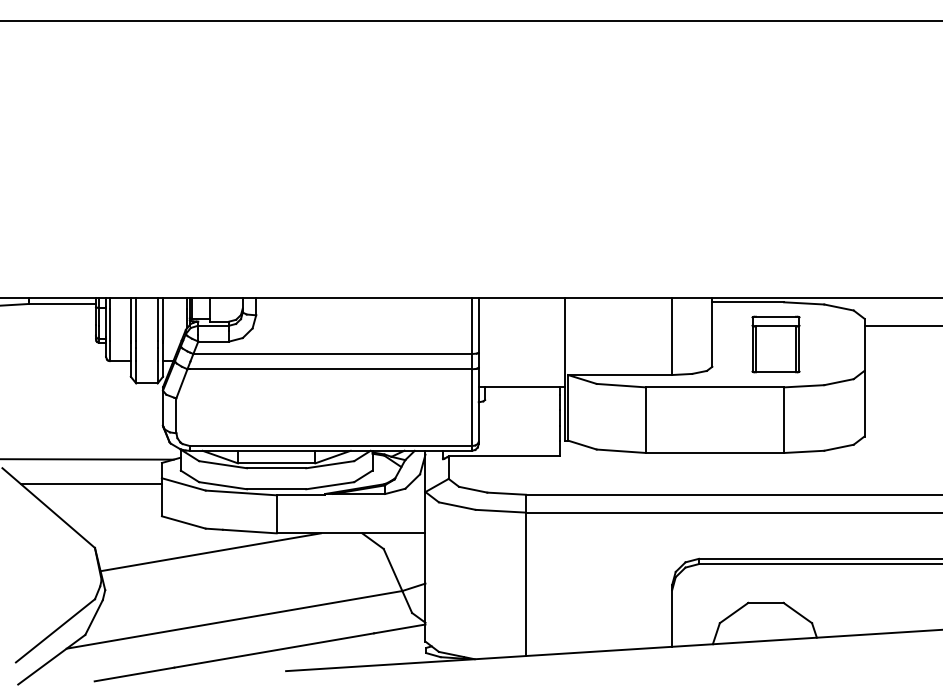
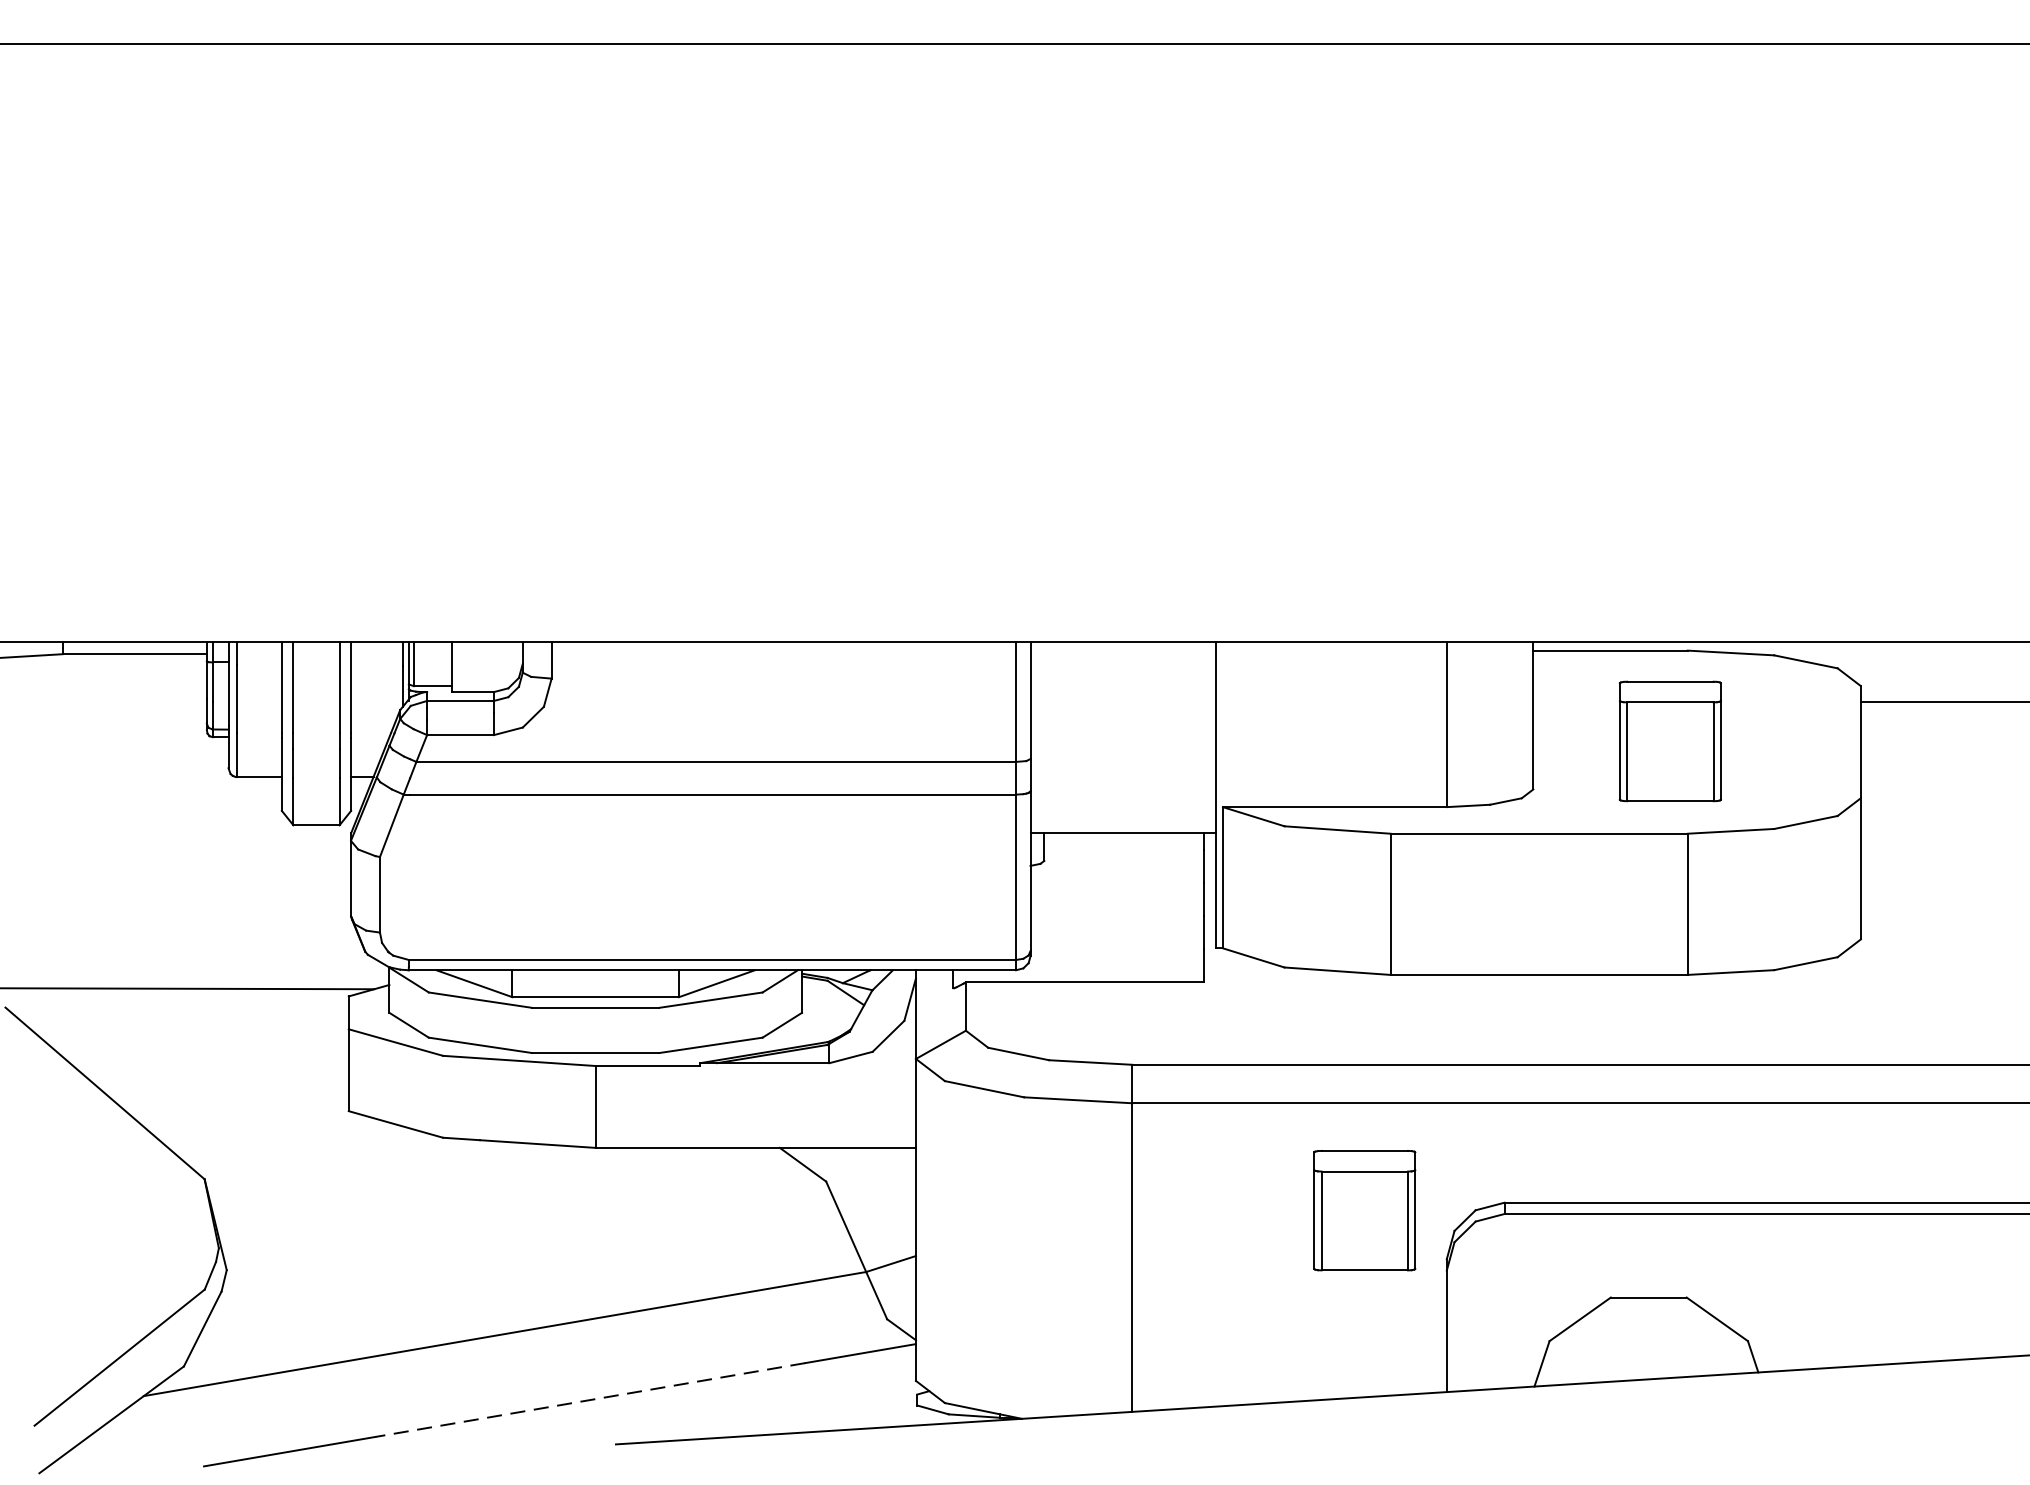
line: (90, 483) -> (195, 1040), removed
line: (210, 552) -> (453, 1189), removed
part: (633, 562) -> (1363, 1210), added
line: (273, 650) -> (588, 1399), solid -> dashed

